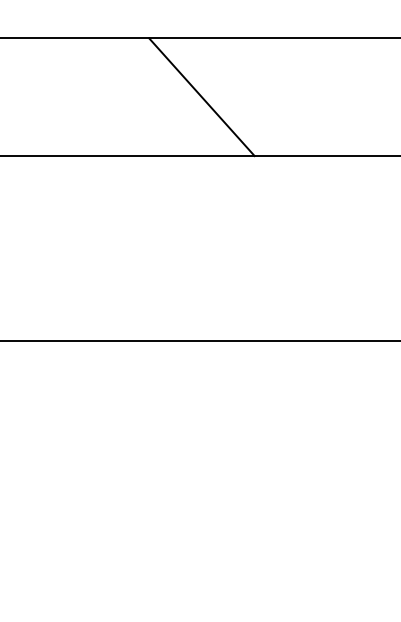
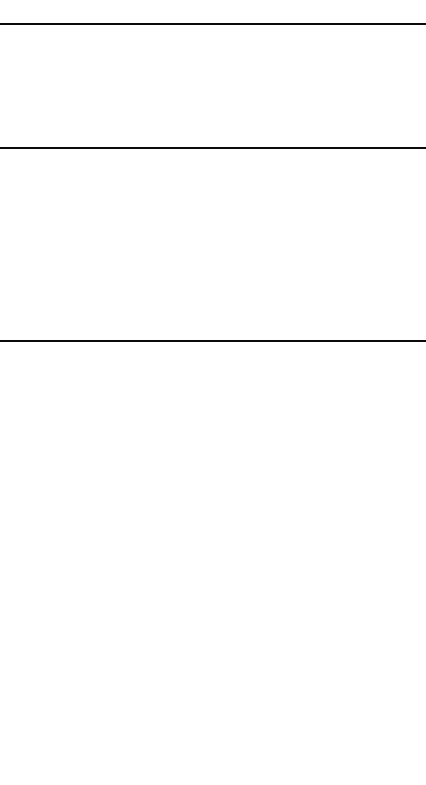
line: (201, 96) -> (209, 85), removed

